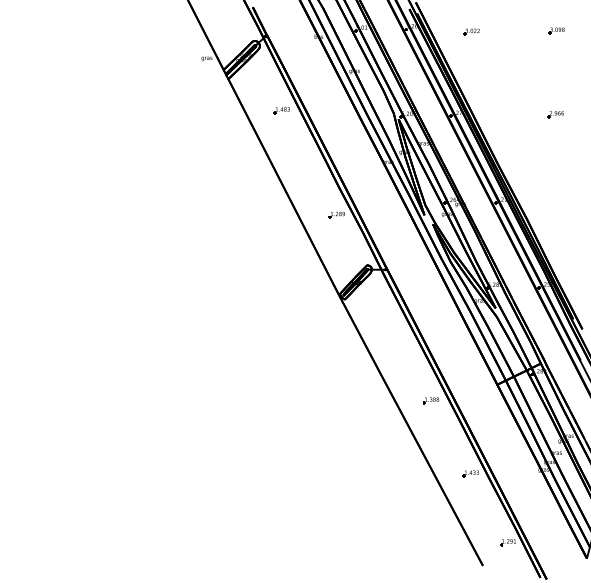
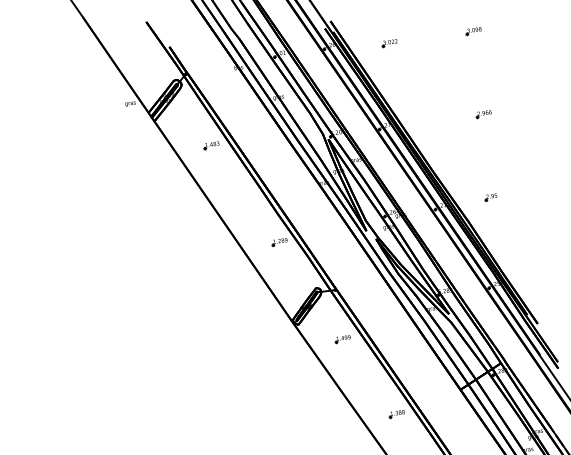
part: (551, 197) -> (490, 197), added
part: (387, 319) -> (343, 339), added

